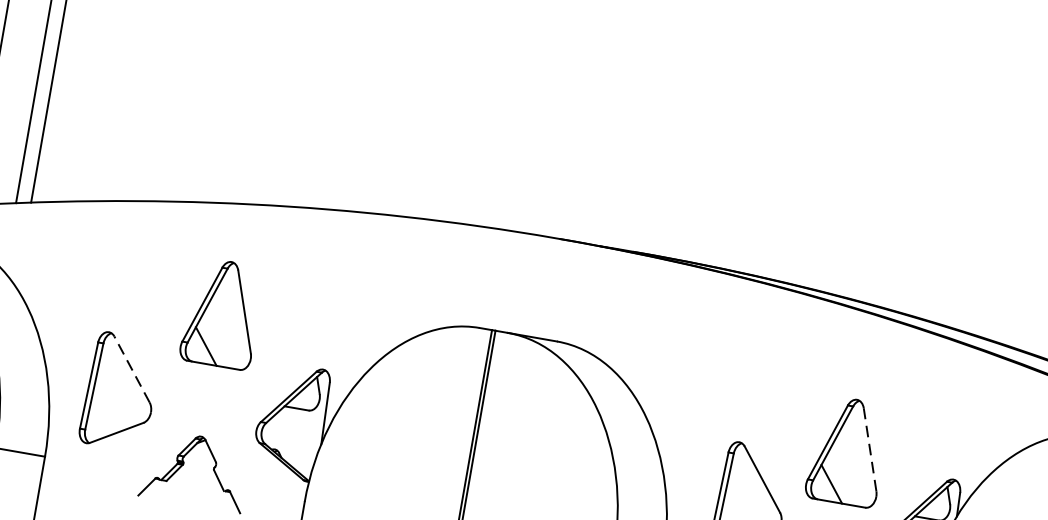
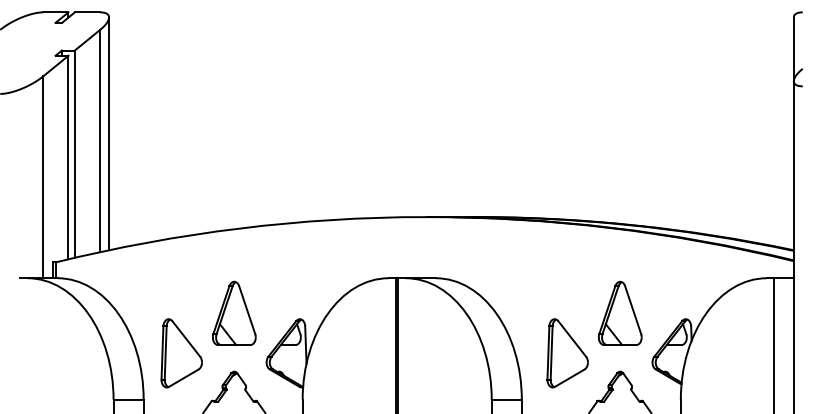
part: (223, 312) -> (234, 312), moved
line: (132, 368) -> (186, 338), dashed -> solid
line: (870, 448) -> (633, 309), dashed -> solid

